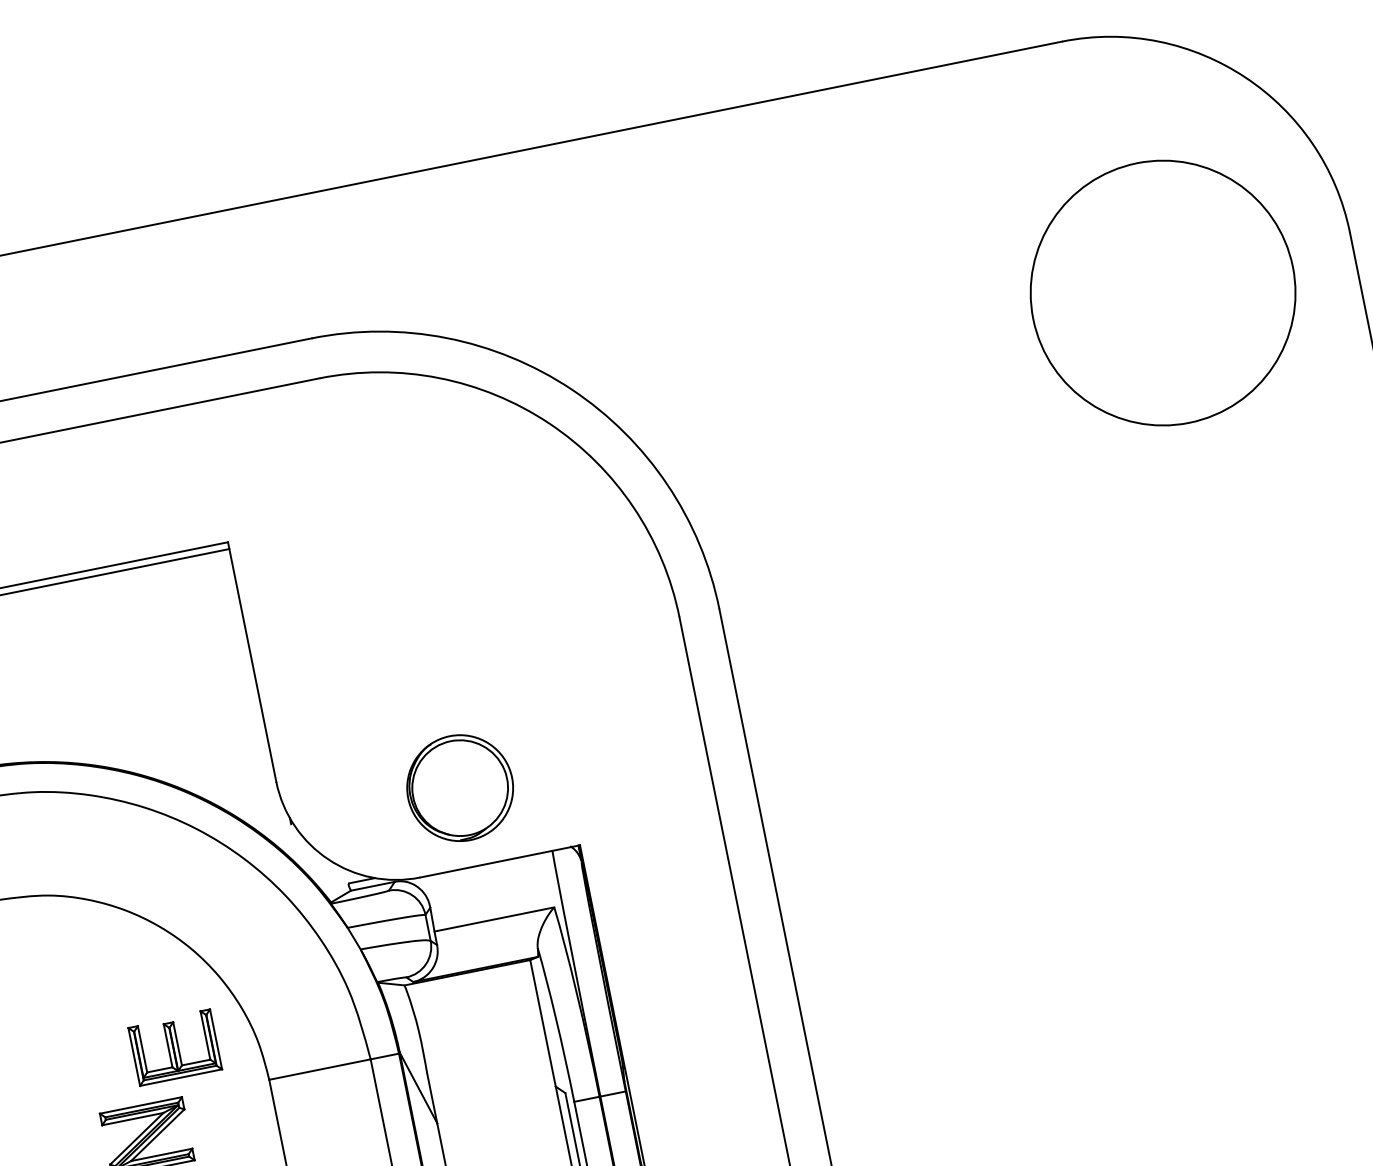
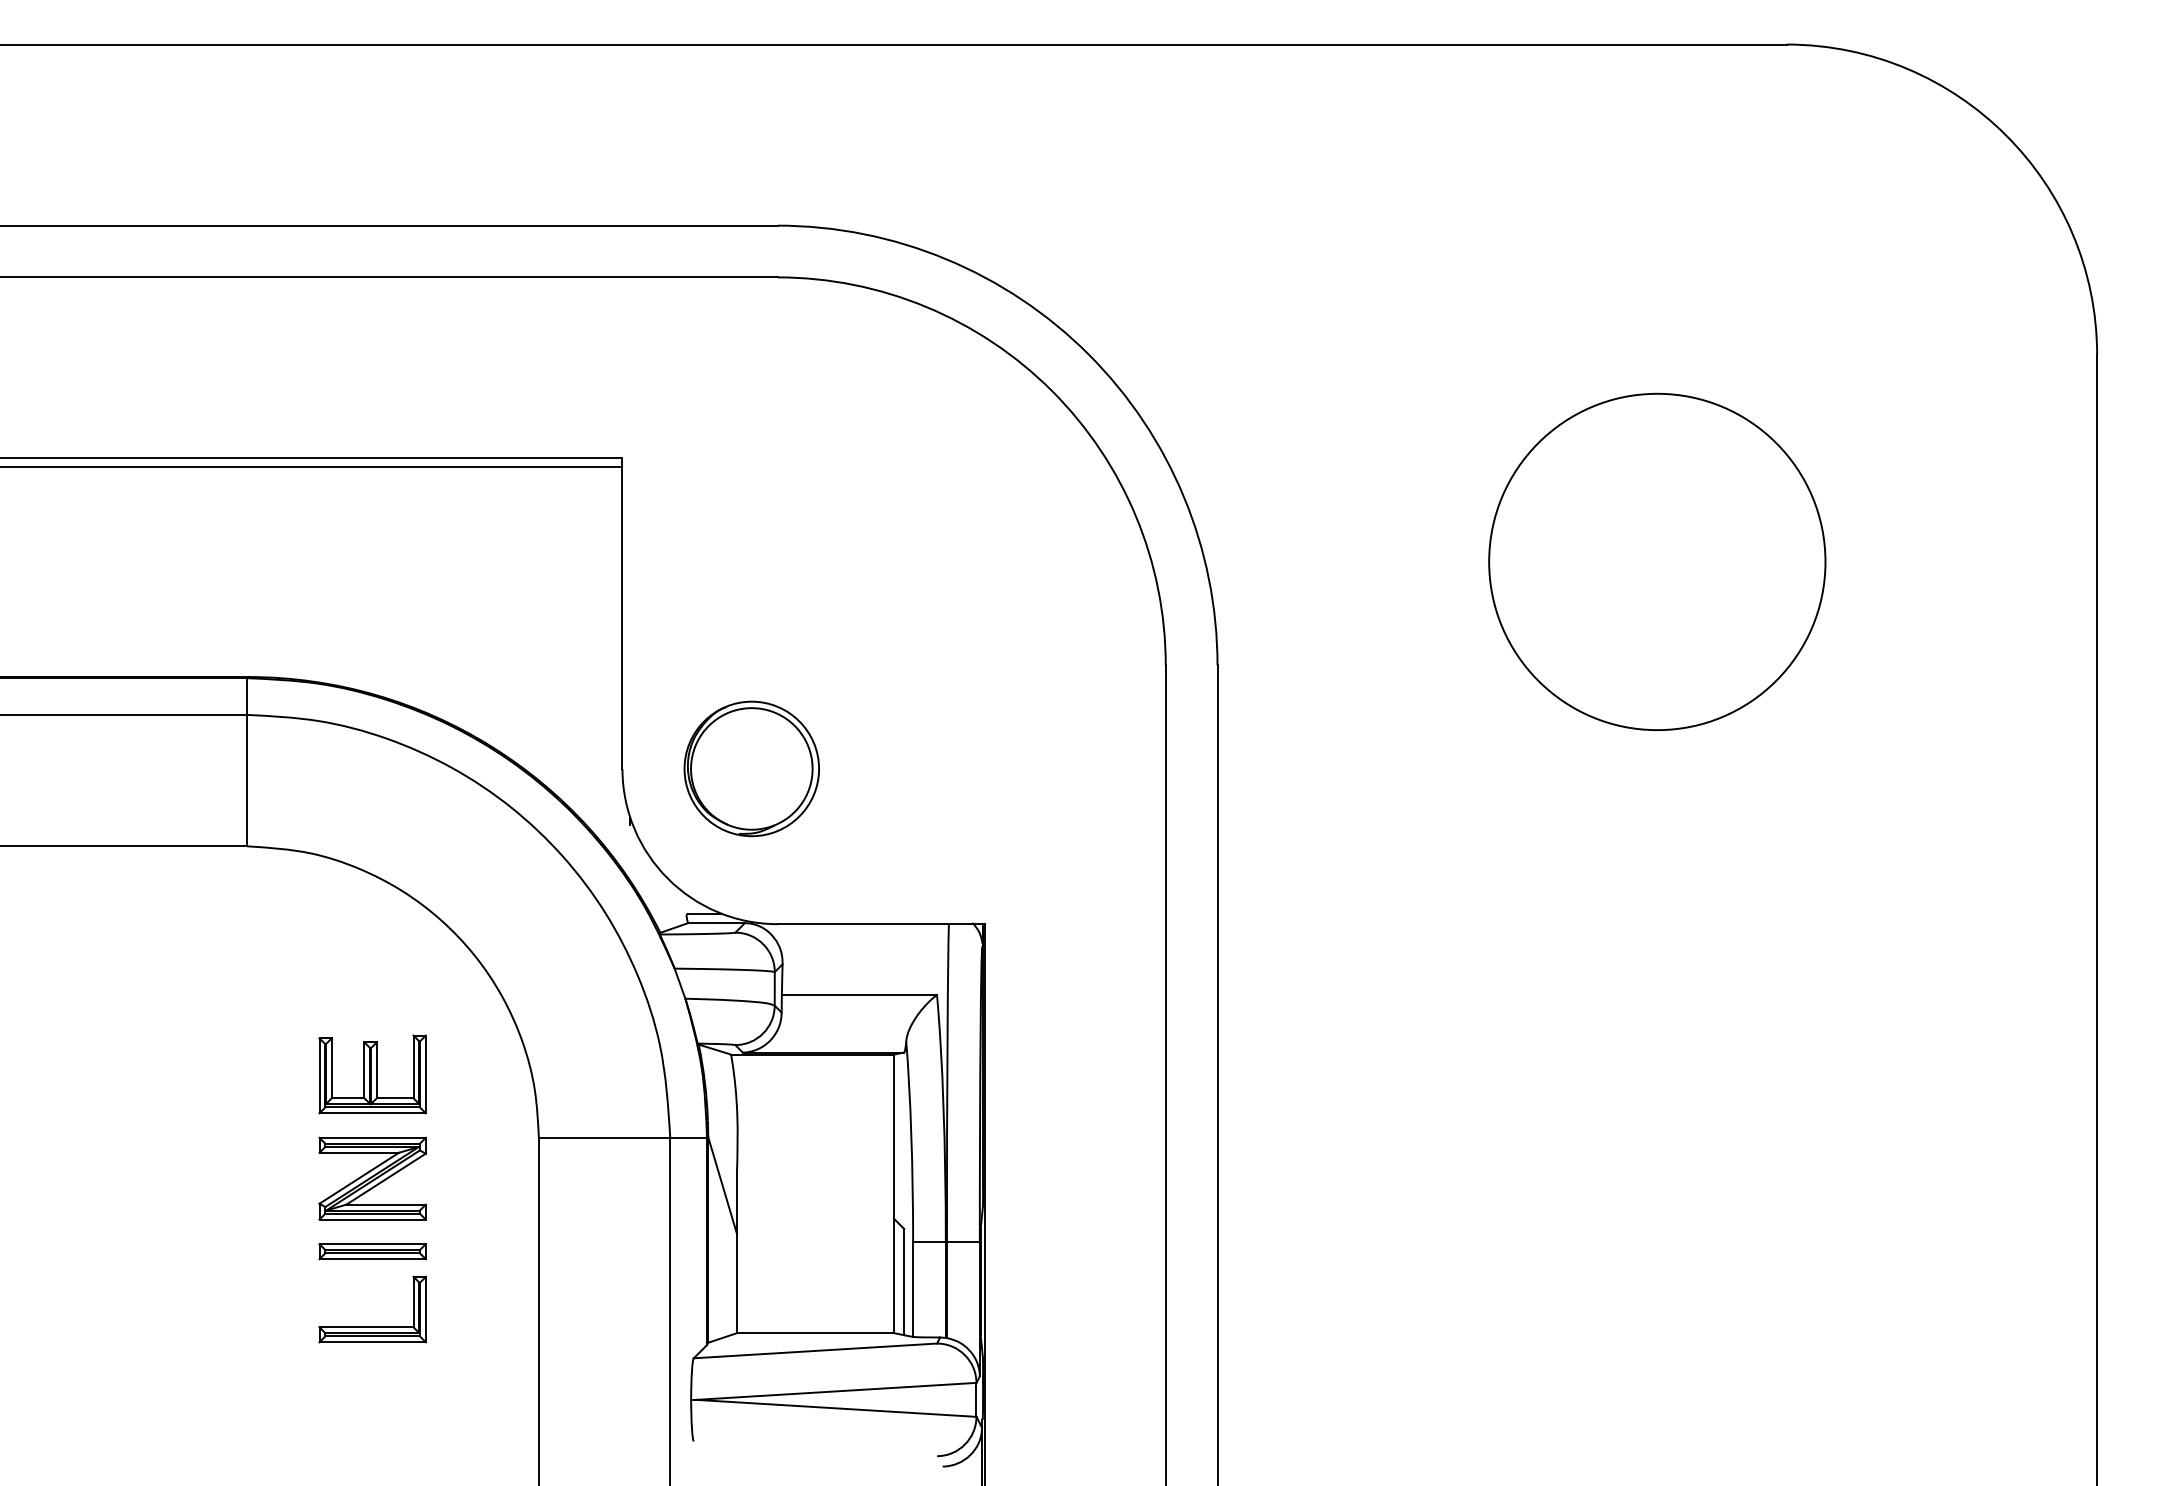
circle: (1163, 292) -> (1657, 561), moved
part: (459, 787) -> (751, 768), moved
part: (174, 1047) -> (372, 1074), moved

